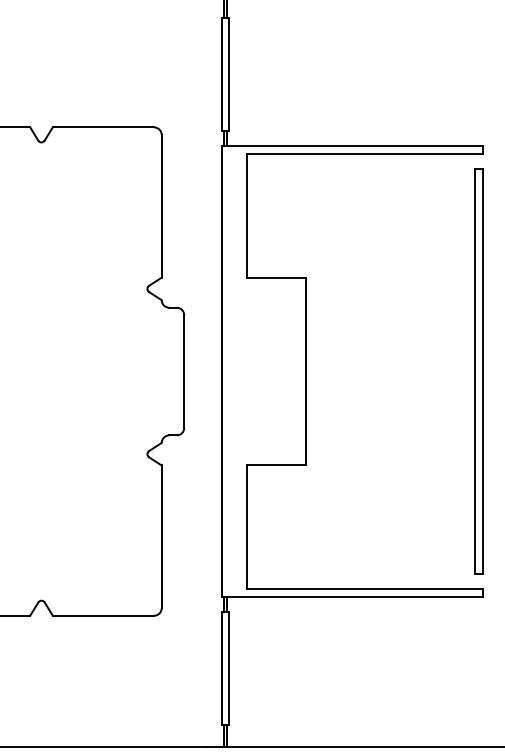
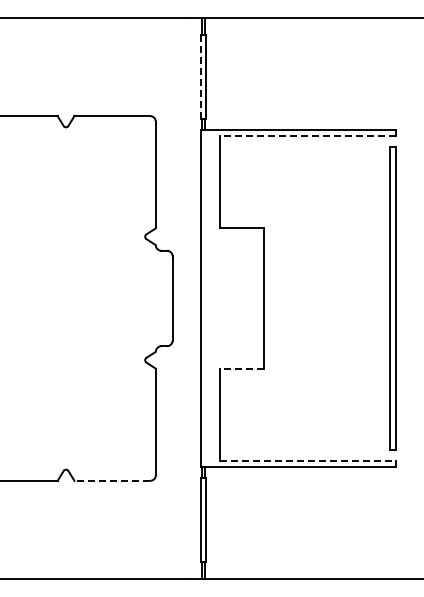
line: (221, 75) -> (200, 77), solid -> dashed
line: (364, 153) -> (307, 135), solid -> dashed
line: (276, 465) -> (241, 368), solid -> dashed
line: (366, 589) -> (308, 461), solid -> dashed
line: (103, 615) -> (112, 480), solid -> dashed

